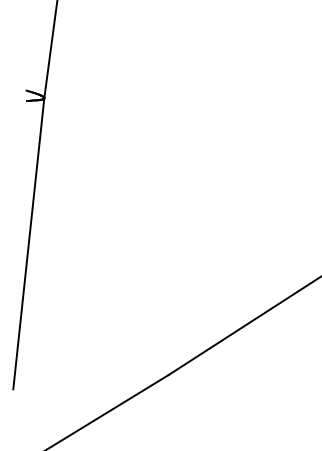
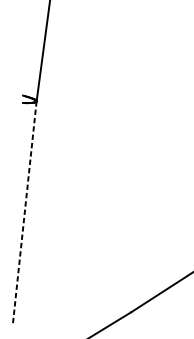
line: (28, 244) -> (24, 212), solid -> dashed

